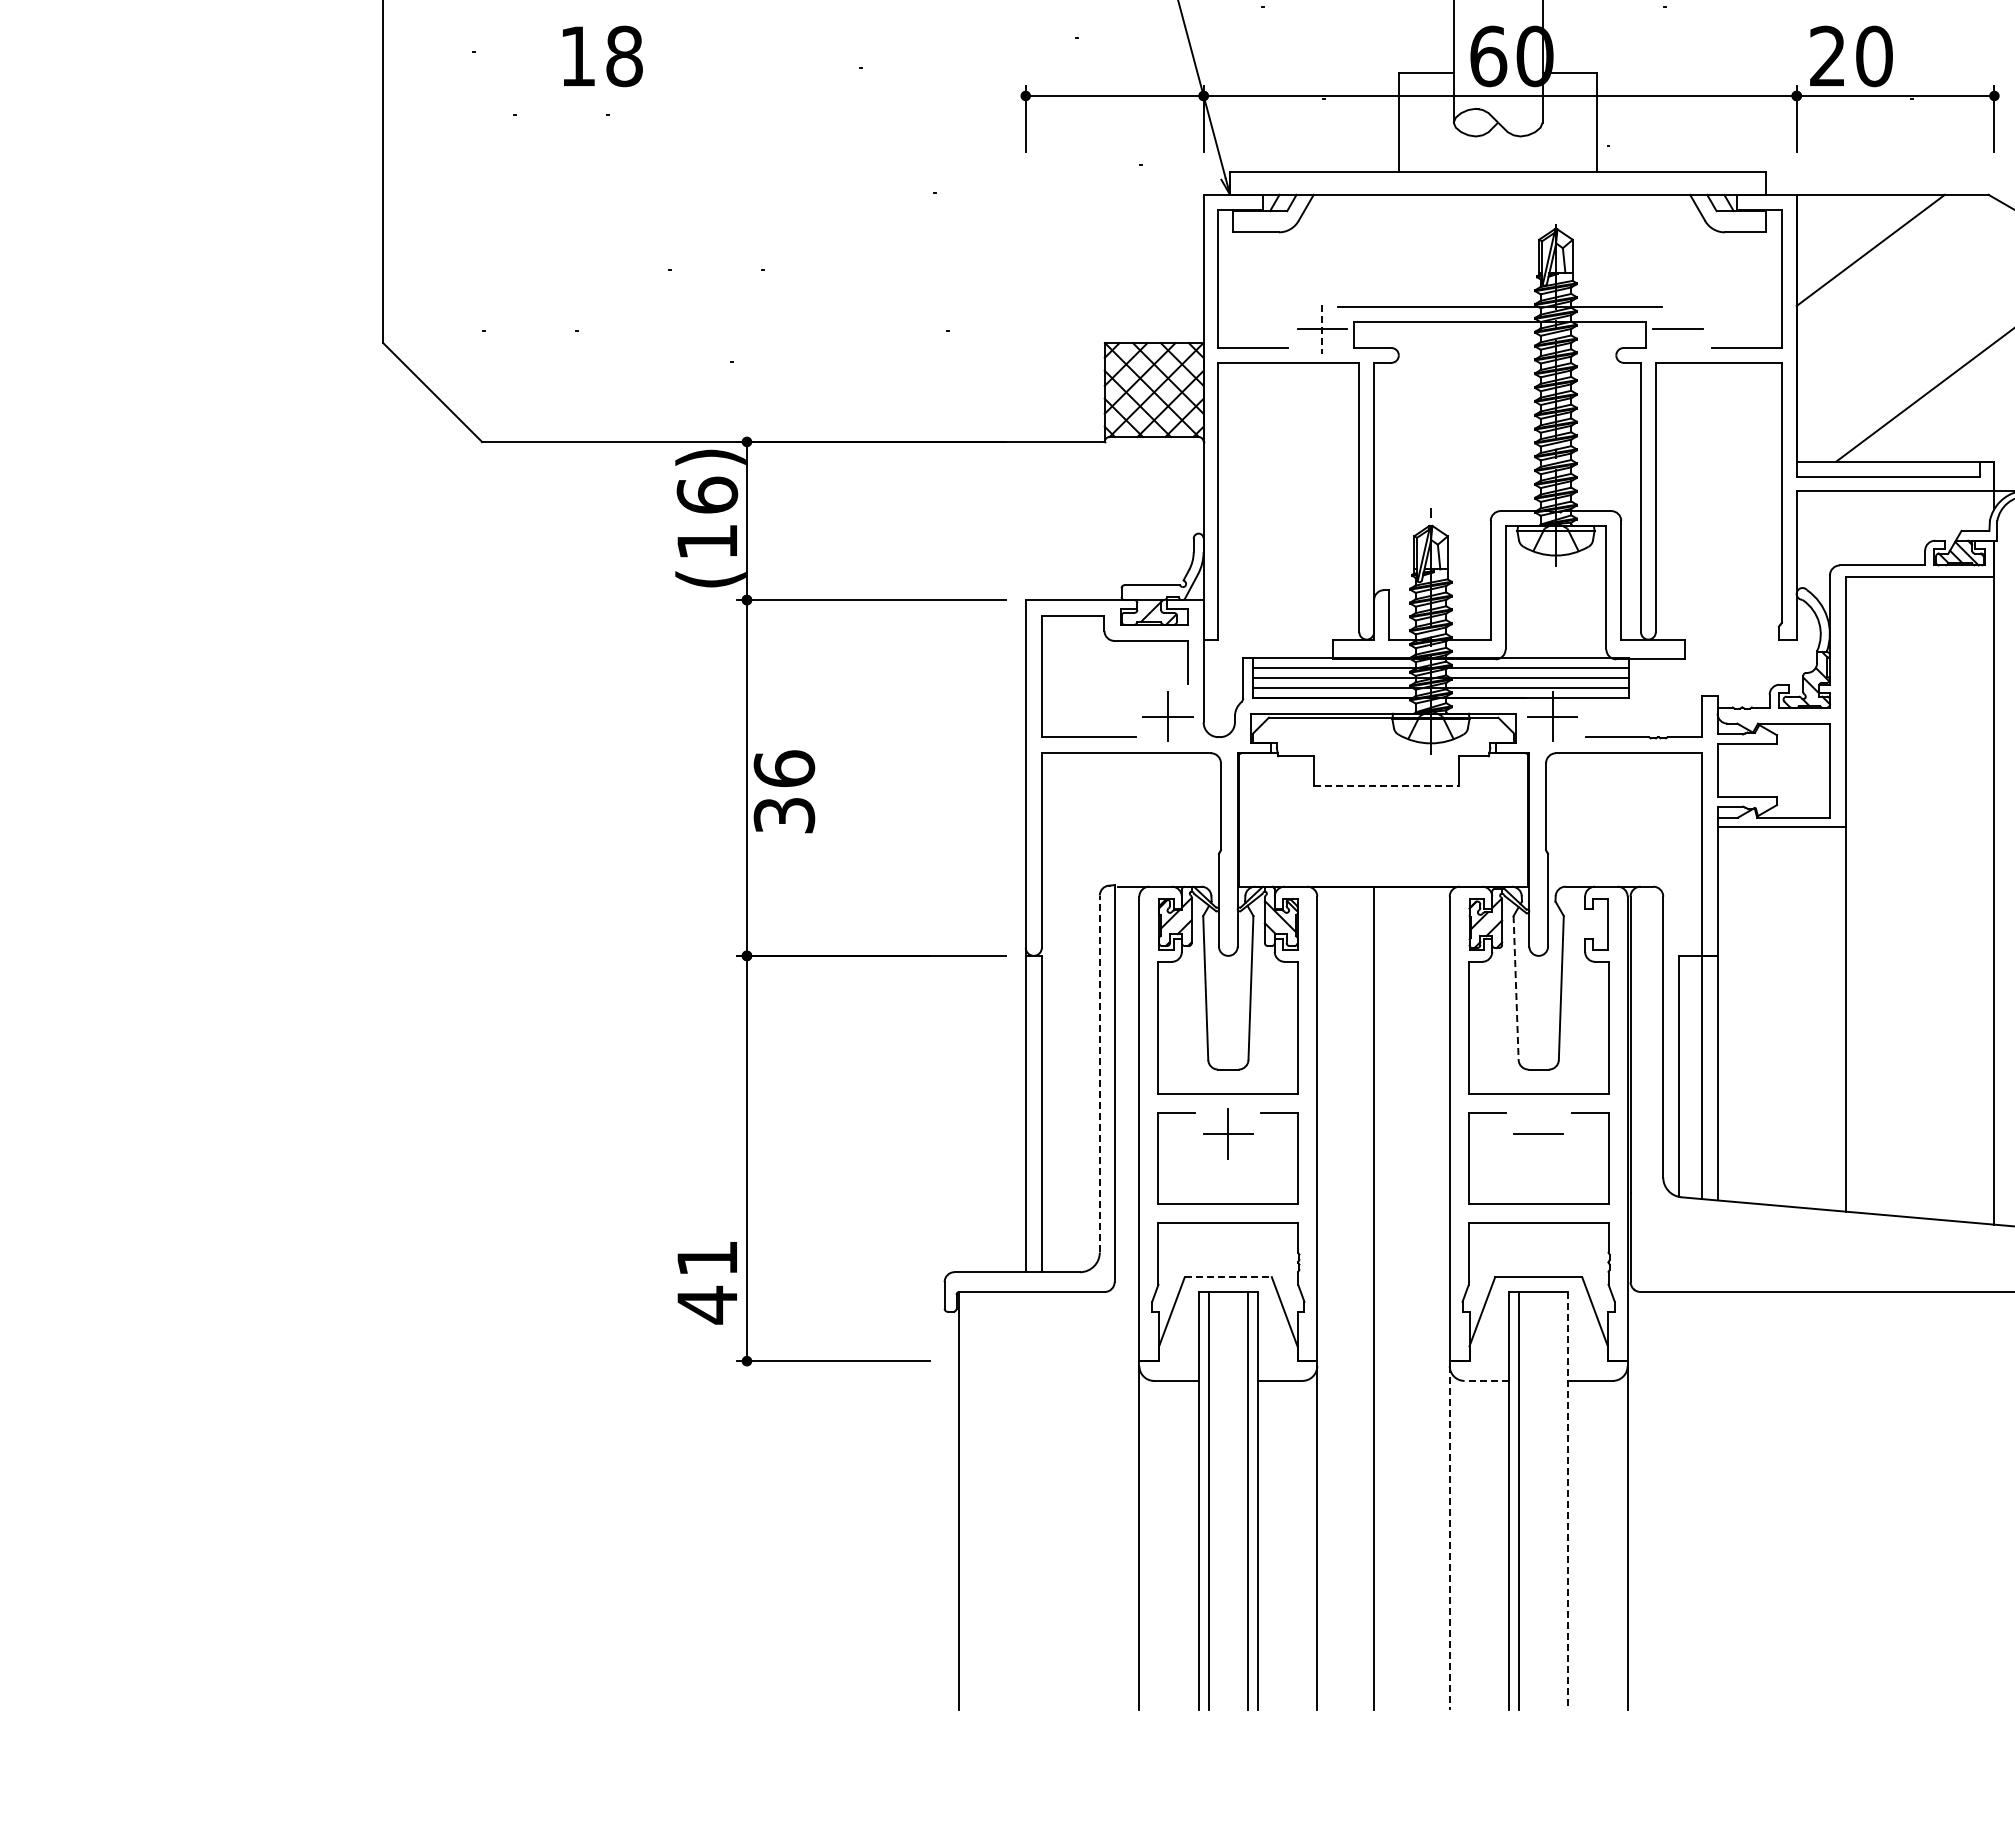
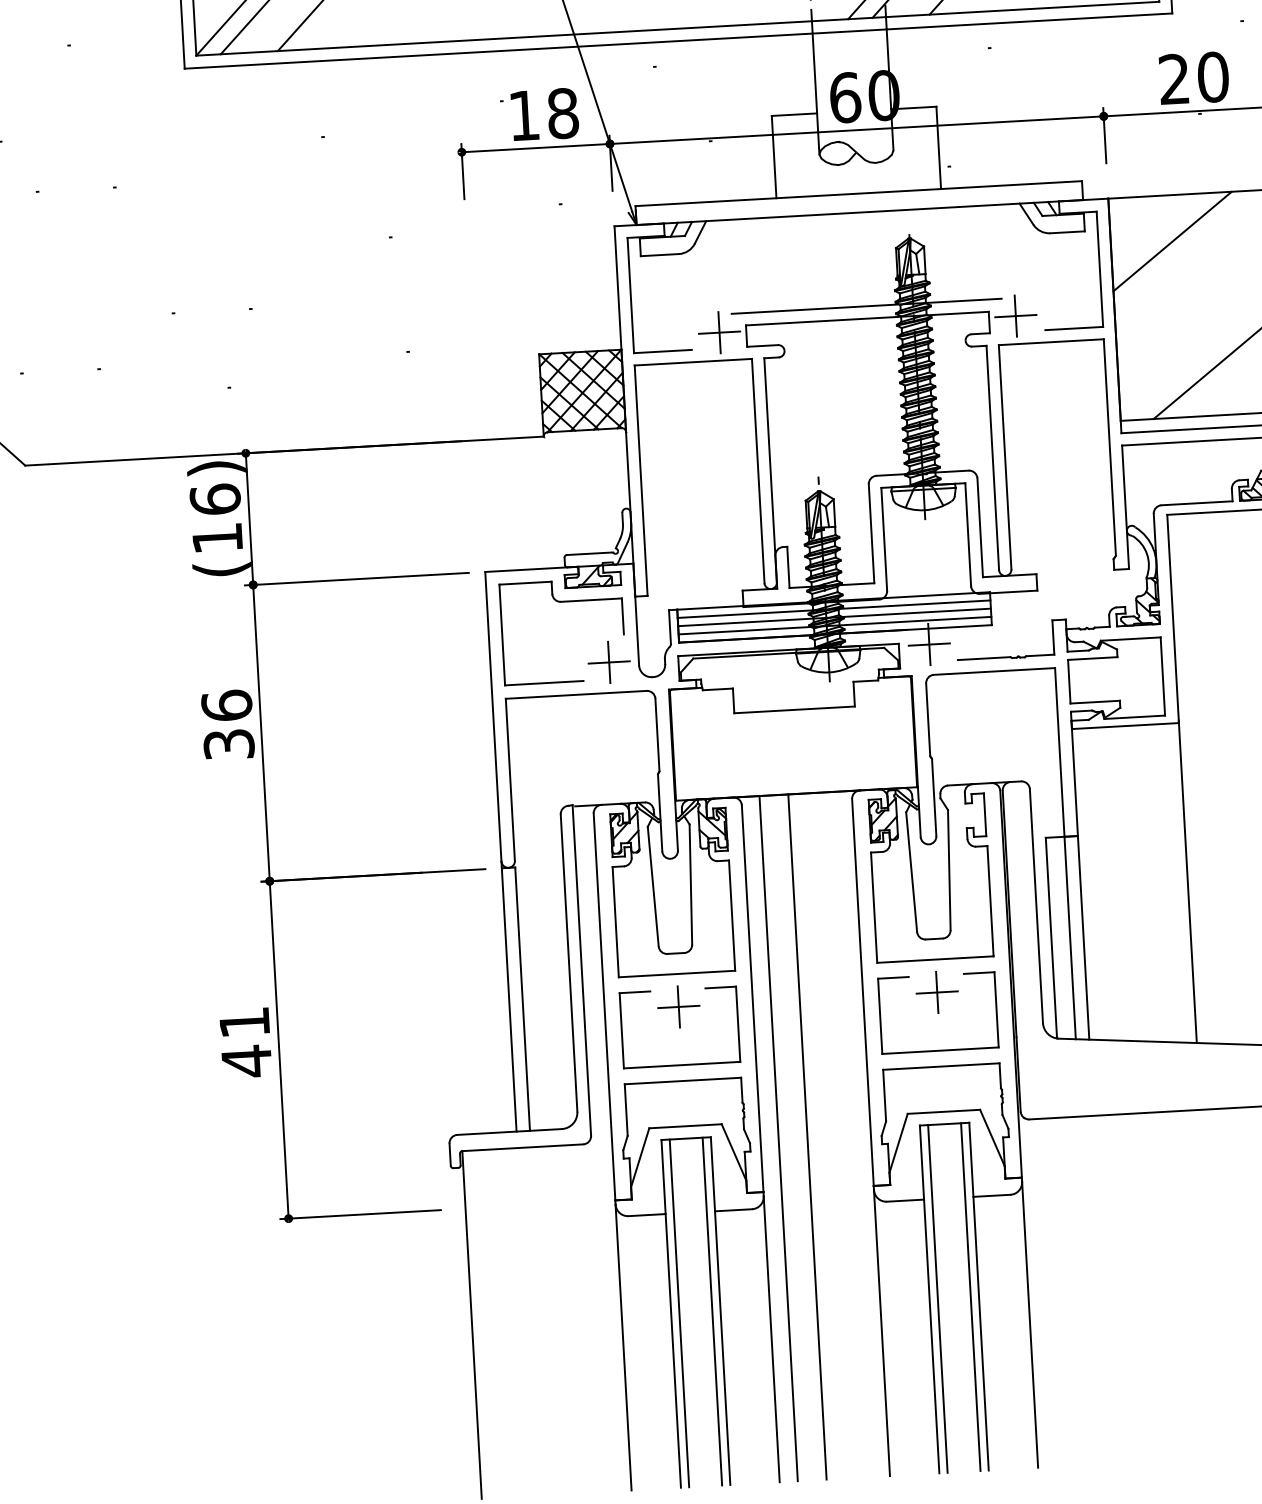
text: (602, 56) -> (544, 114), moved
text: (1851, 56) -> (1194, 78), moved
line: (1678, 328) -> (1016, 315), added
line: (1322, 329) -> (719, 332), dashed -> solid
line: (1387, 785) -> (795, 709), dashed -> solid
text: (784, 791) -> (228, 724), moved
line: (1516, 988) -> (912, 872), dashed -> solid
line: (1099, 1073) -> (568, 962), dashed -> solid
line: (1538, 1133) -> (937, 992), added
line: (1228, 1277) -> (685, 1126), dashed -> solid
text: (706, 1283) -> (245, 1043), moved
line: (1339, 1297) -> (779, 1138), added
line: (1486, 1380) -> (905, 1200), dashed -> solid
line: (1558, 1500) -> (970, 1296), added
line: (1568, 1500) -> (979, 1296), dashed -> solid
line: (1449, 1537) -> (881, 1332), dashed -> solid

